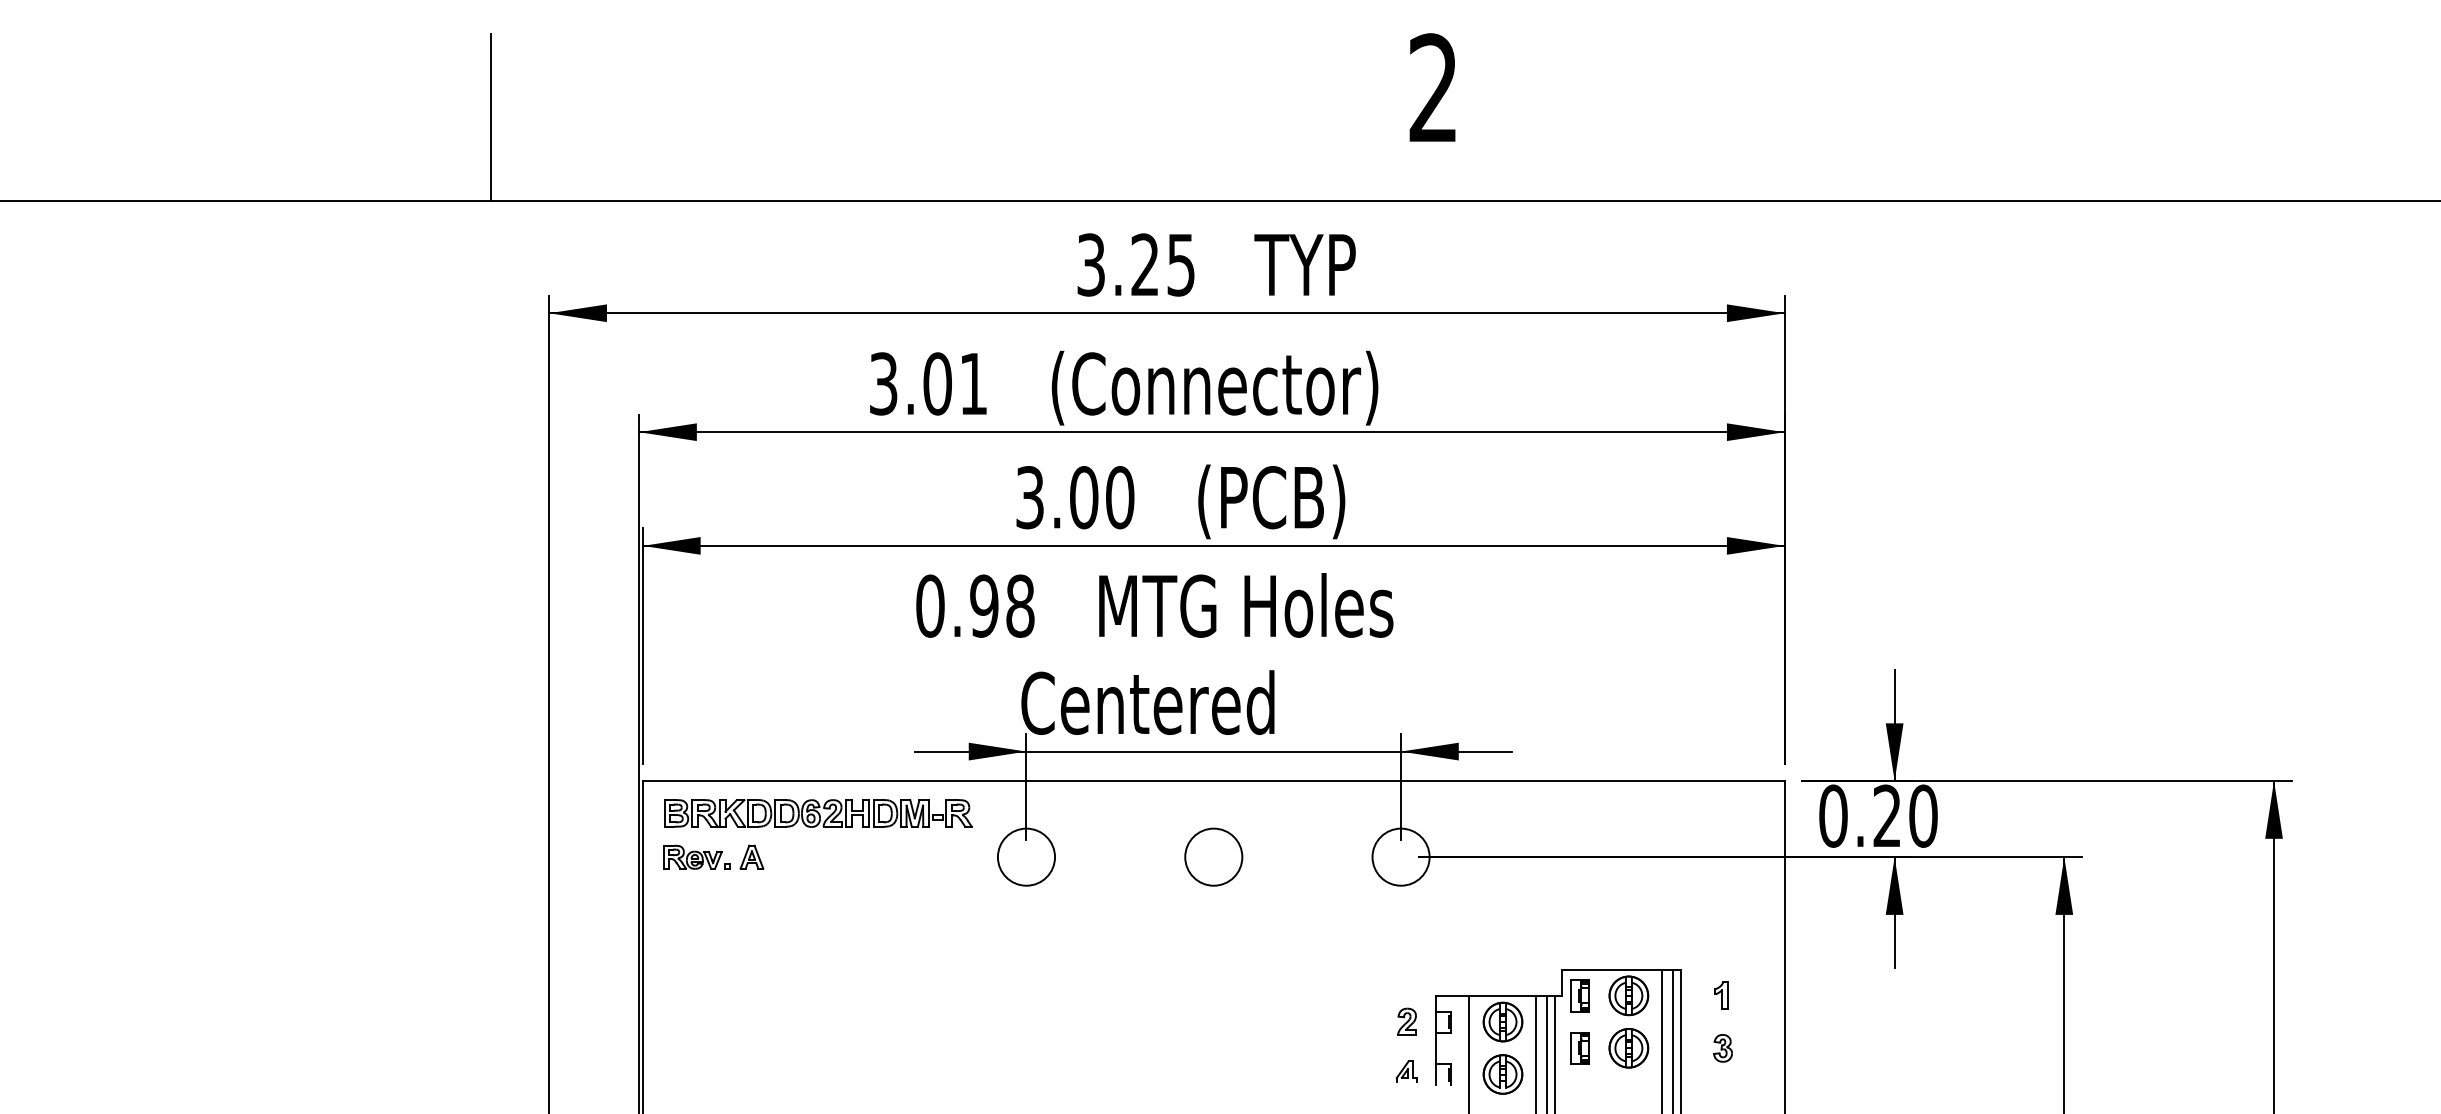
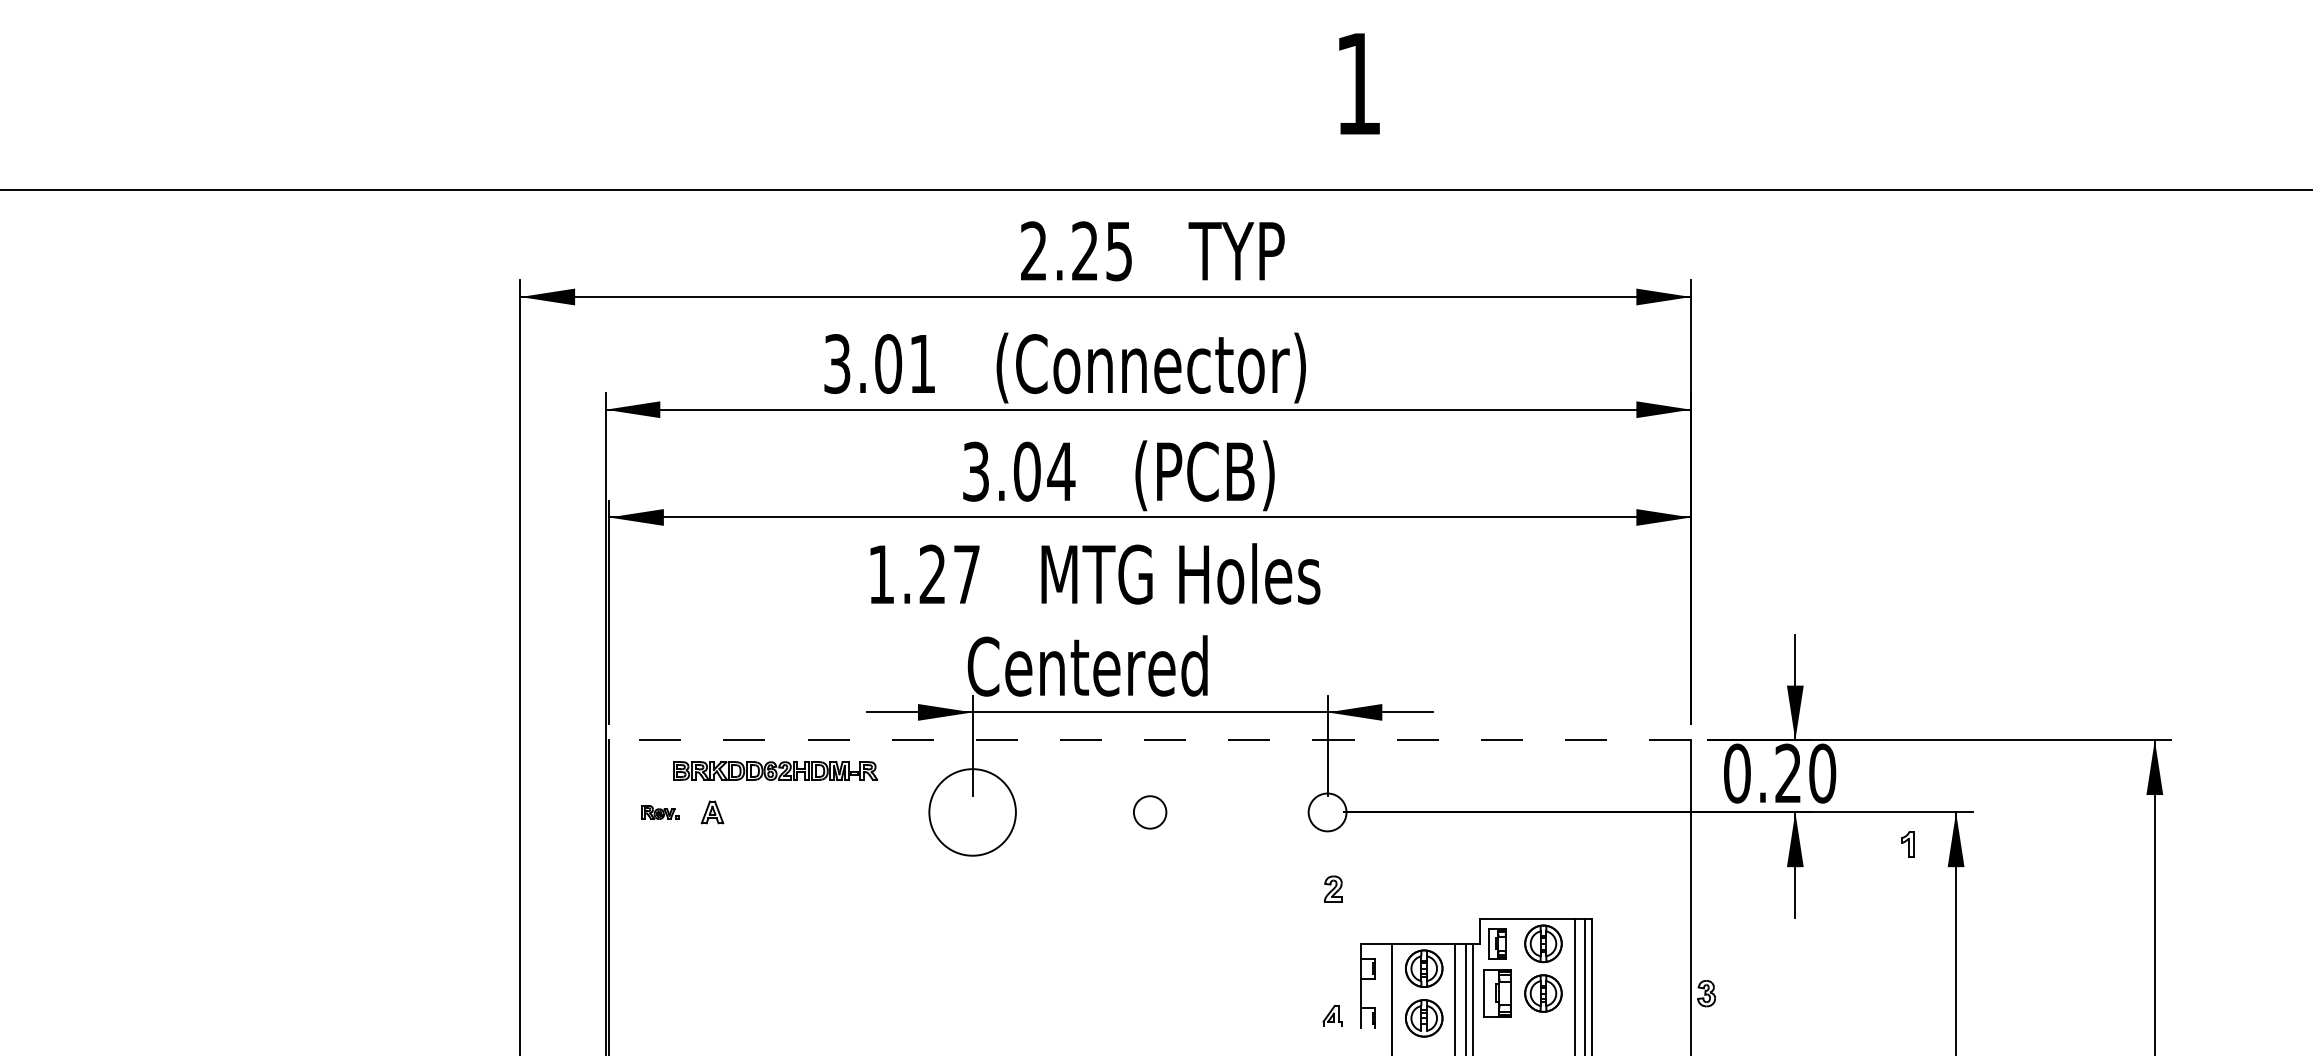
text: (1432, 87) -> (1357, 83), 2 -> 1
line: (491, 117) -> (465, 111), removed
text: (1090, 264) -> (1033, 250), 3.25 -> 2.25
text: (1120, 497) -> (1061, 471), 3.00 -> 3.04
text: (975, 605) -> (924, 573), 0.98 -> 1.27
line: (1213, 781) -> (1149, 740), solid -> dashed
part: (818, 813) -> (775, 771), size x0.7
part: (696, 856) -> (659, 811), size x0.6
circle: (1026, 856) -> (972, 811), size x1.6
circle: (1213, 856) -> (1149, 811), size x0.6
circle: (1400, 856) -> (1327, 811), size x0.7
part: (1721, 995) -> (1907, 844), moved
part: (1406, 1021) -> (1332, 888), moved
part: (1579, 1048) -> (1496, 993), size x1.6
part: (1722, 1048) -> (1706, 993), moved

